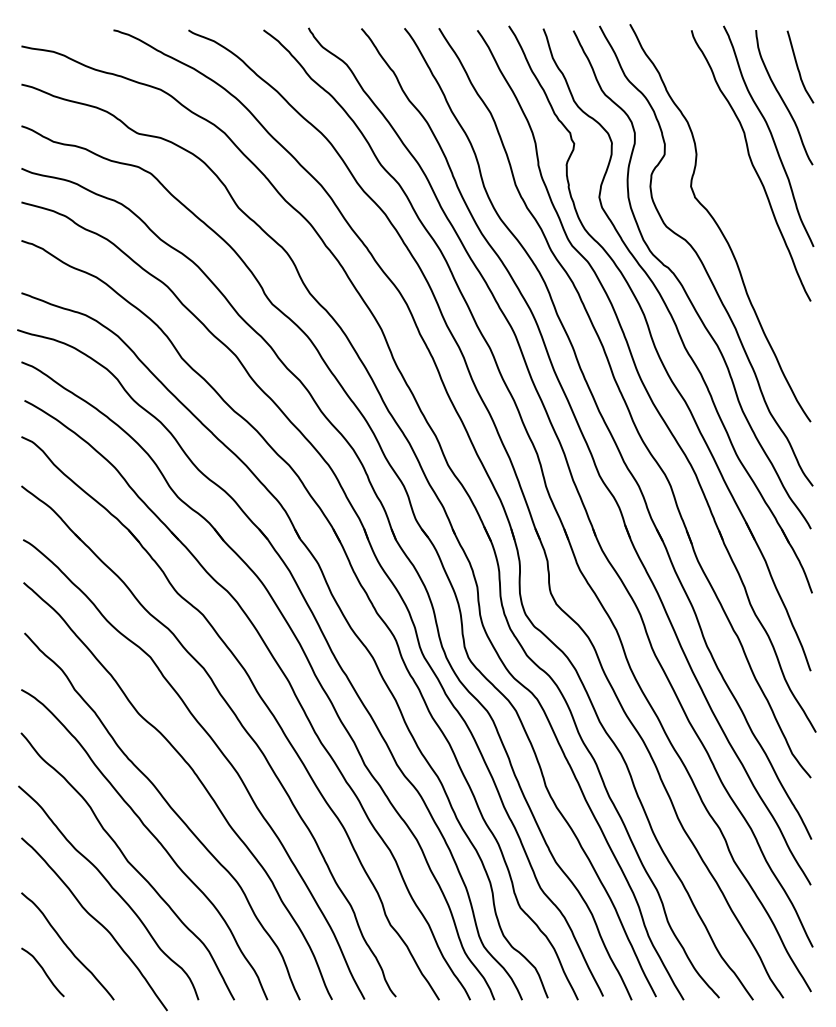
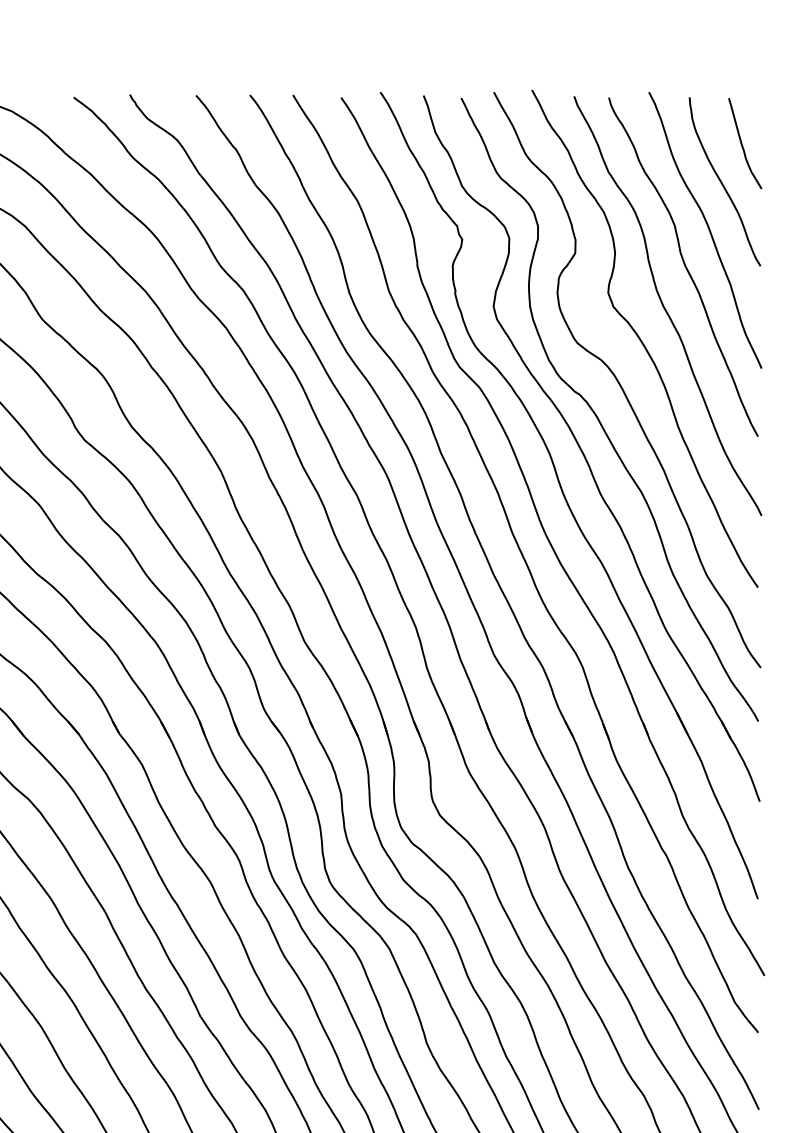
curve: (736, 197) -> (665, 306), added

